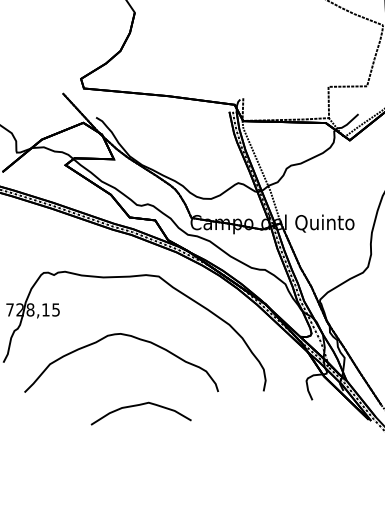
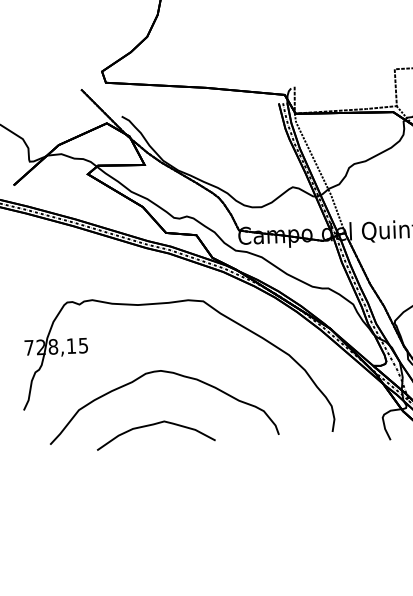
curve: (137, 406) -> (151, 426), moved

